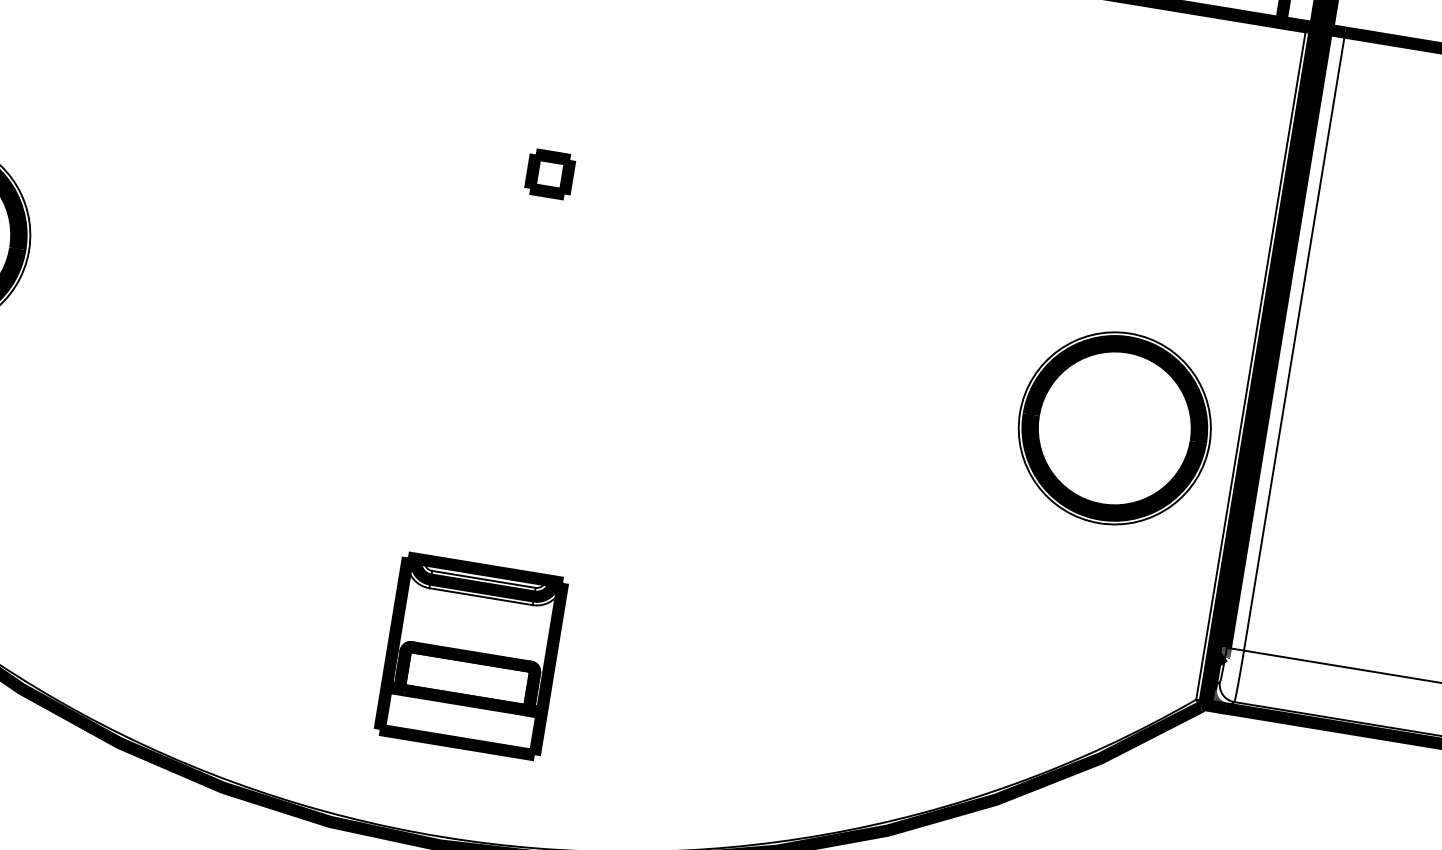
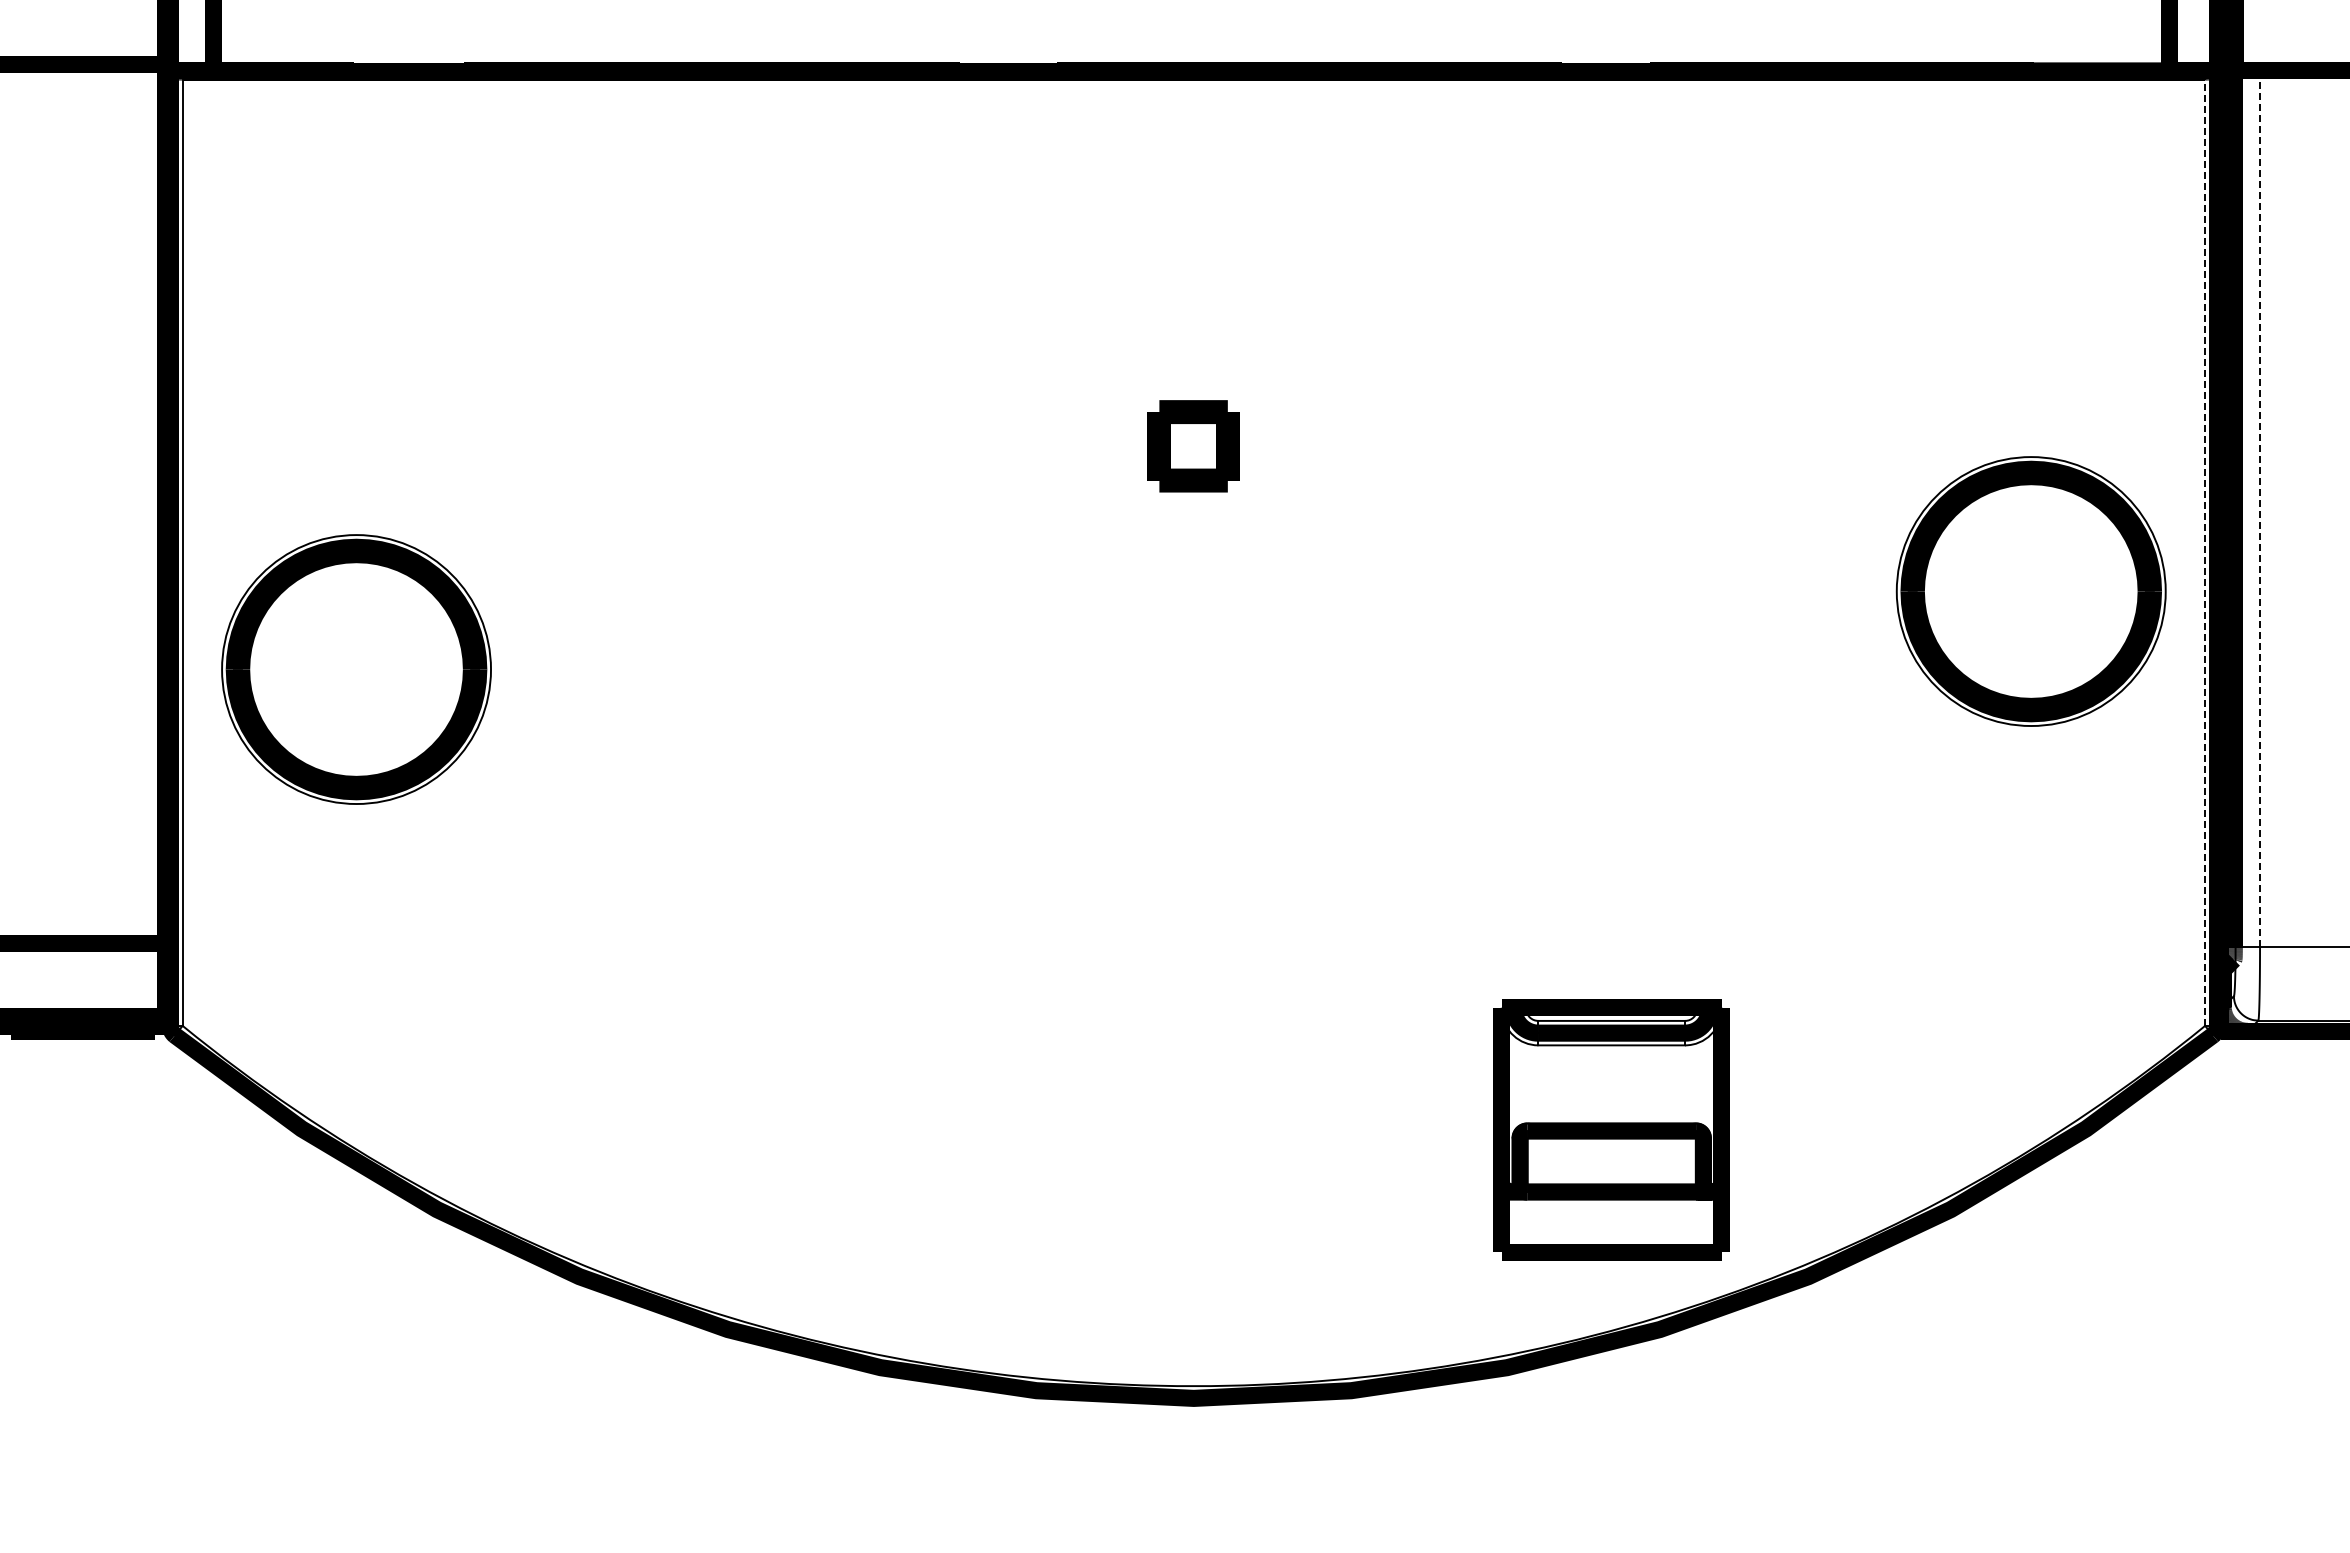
part: (550, 174) -> (1193, 446), size x1.4
line: (1294, 342) -> (2260, 509), solid -> dashed
line: (1251, 363) -> (2205, 548), solid -> dashed
part: (1114, 428) -> (2030, 591), moved
part: (471, 655) -> (1611, 1129), moved

